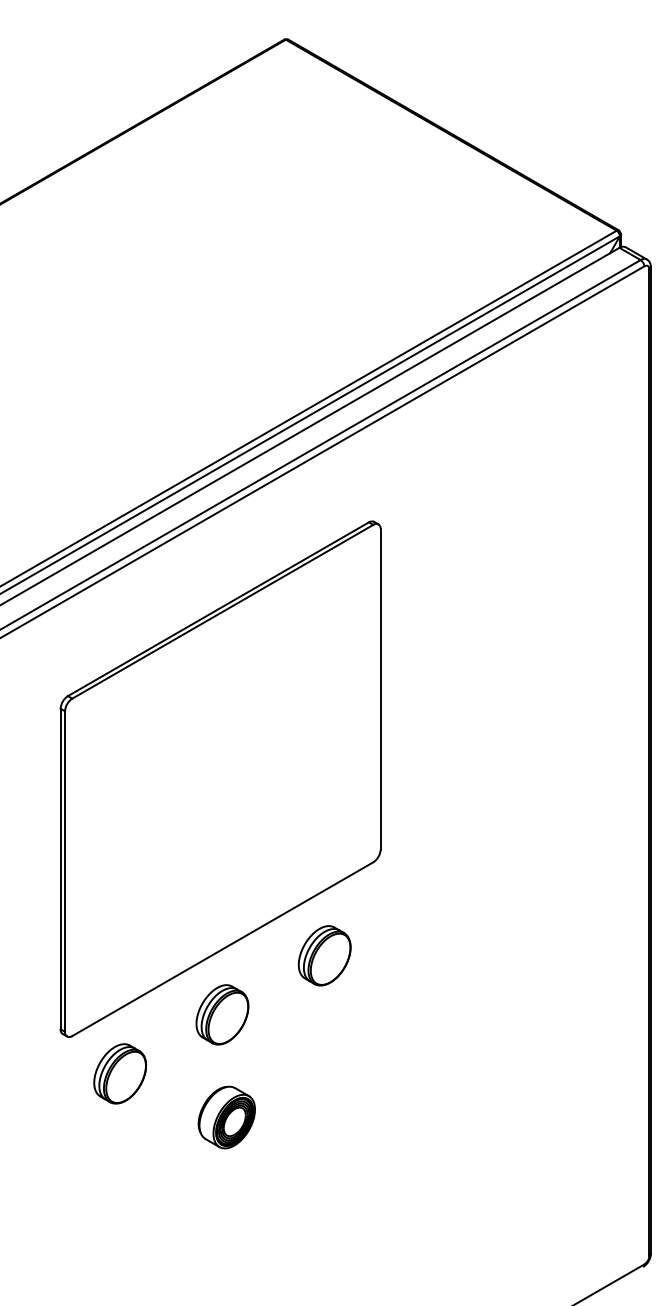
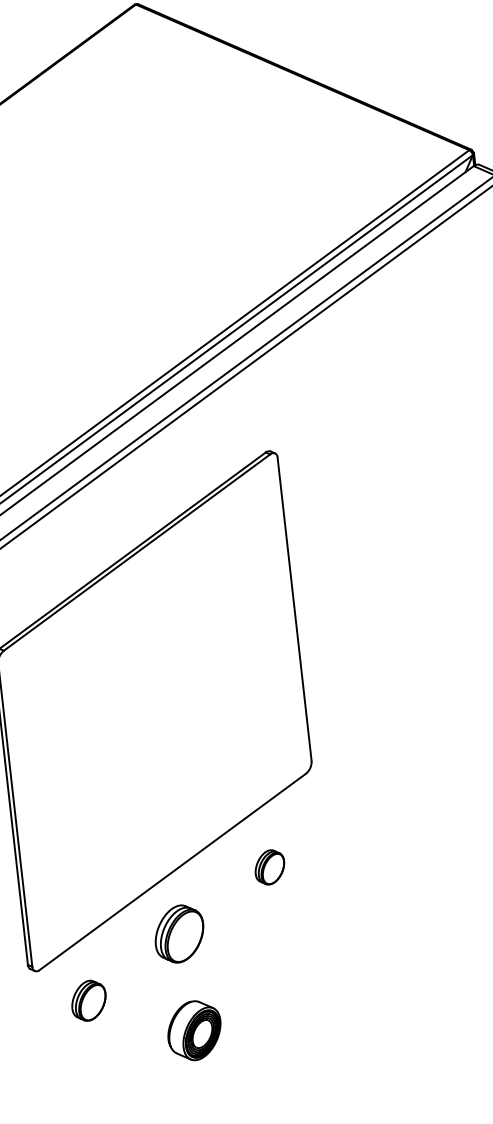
part: (324, 955) -> (269, 867), size x0.6
part: (119, 1073) -> (88, 1000), size x0.7

